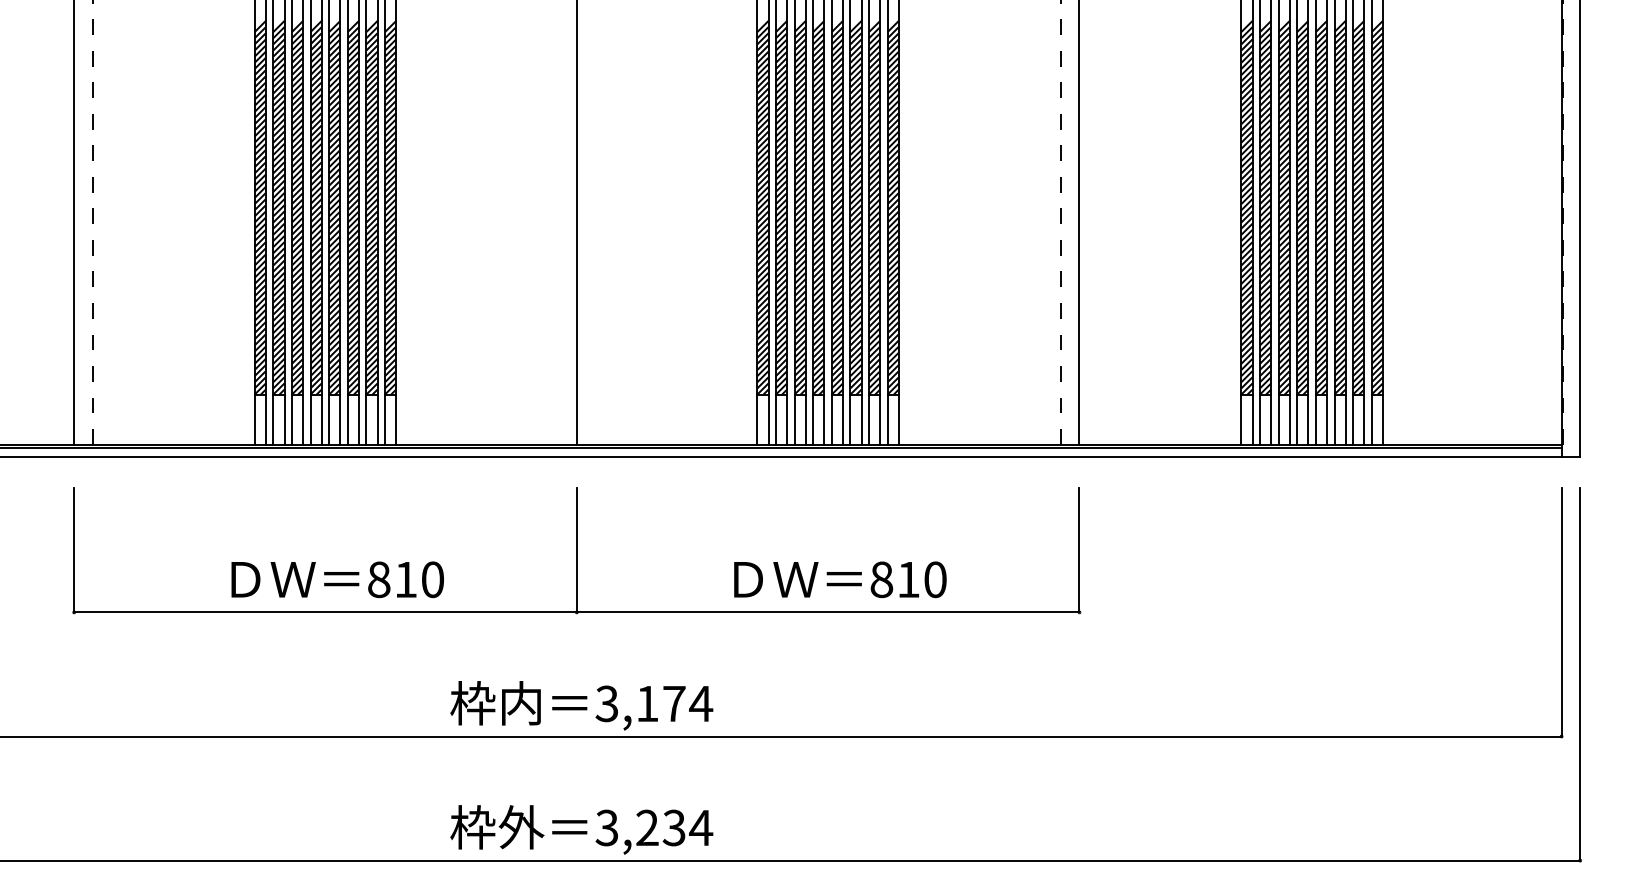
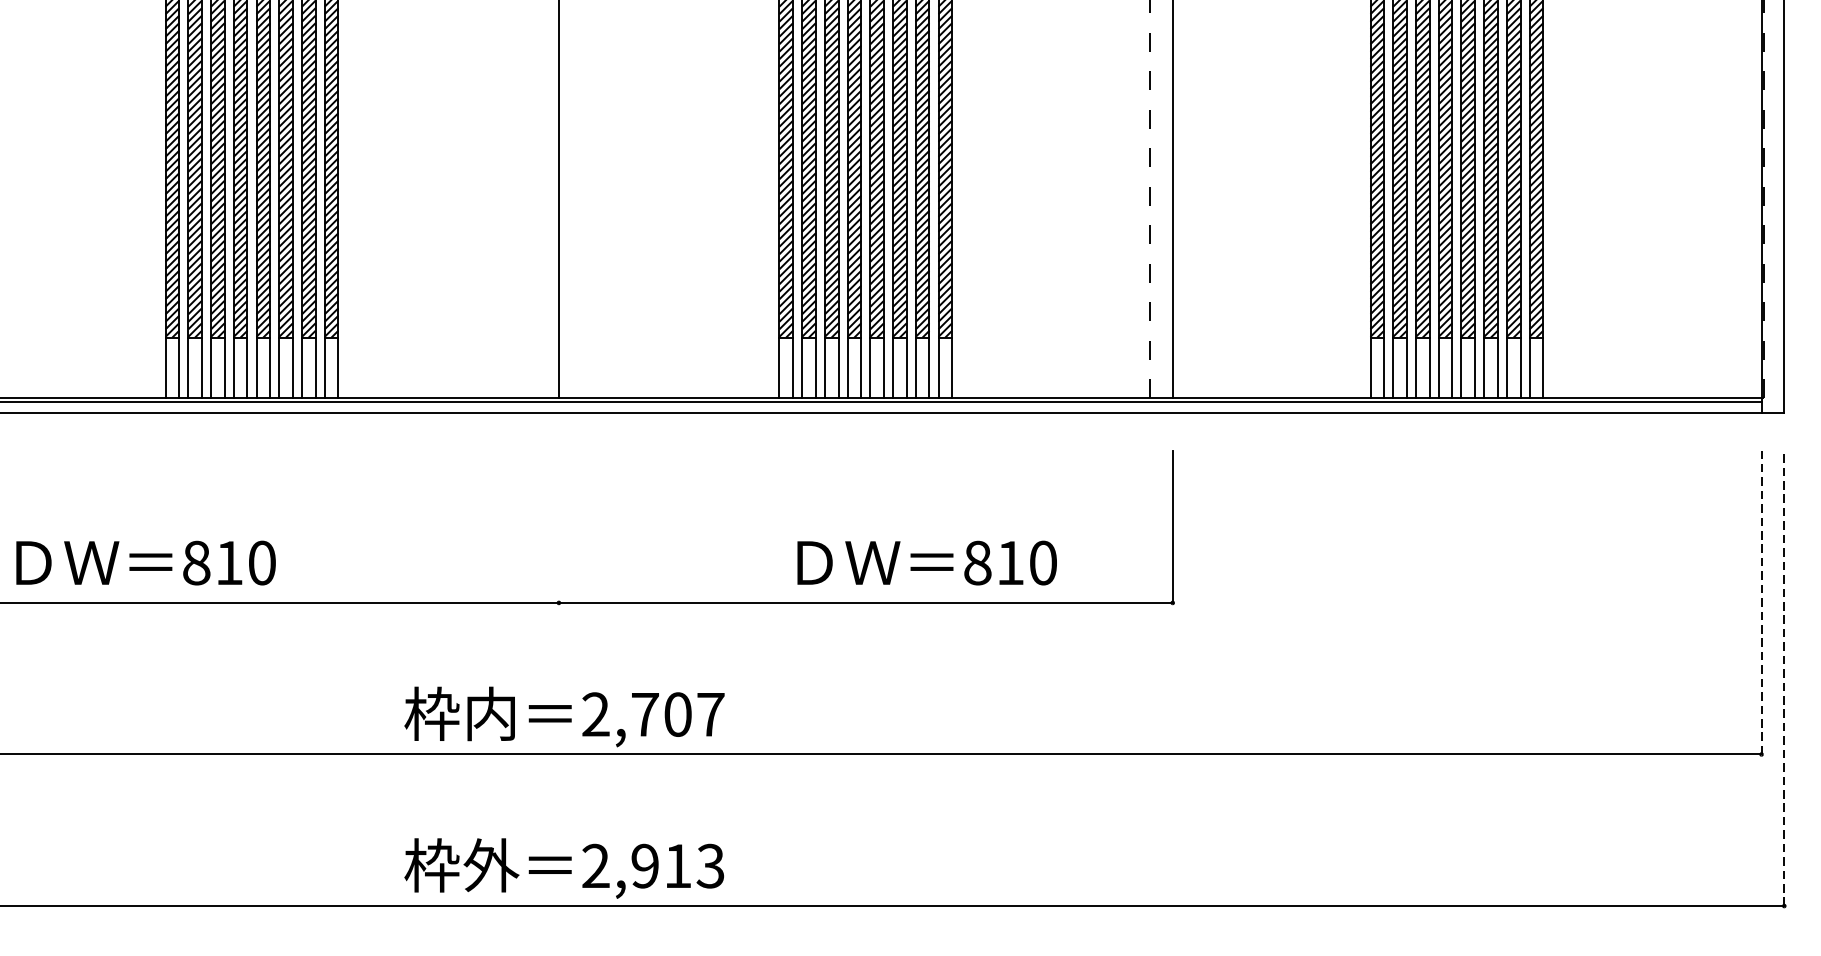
line: (576, 550) -> (558, 527), removed
text: (337, 579) -> (145, 562), moved
text: (840, 579) -> (927, 562), moved
line: (1561, 611) -> (1761, 601), solid -> dashed
line: (1580, 673) -> (1784, 677), solid -> dashed
text: (654, 703) -> (653, 714), 3,174 -> 2,707
text: (654, 827) -> (653, 865), 3,234 -> 2,913

